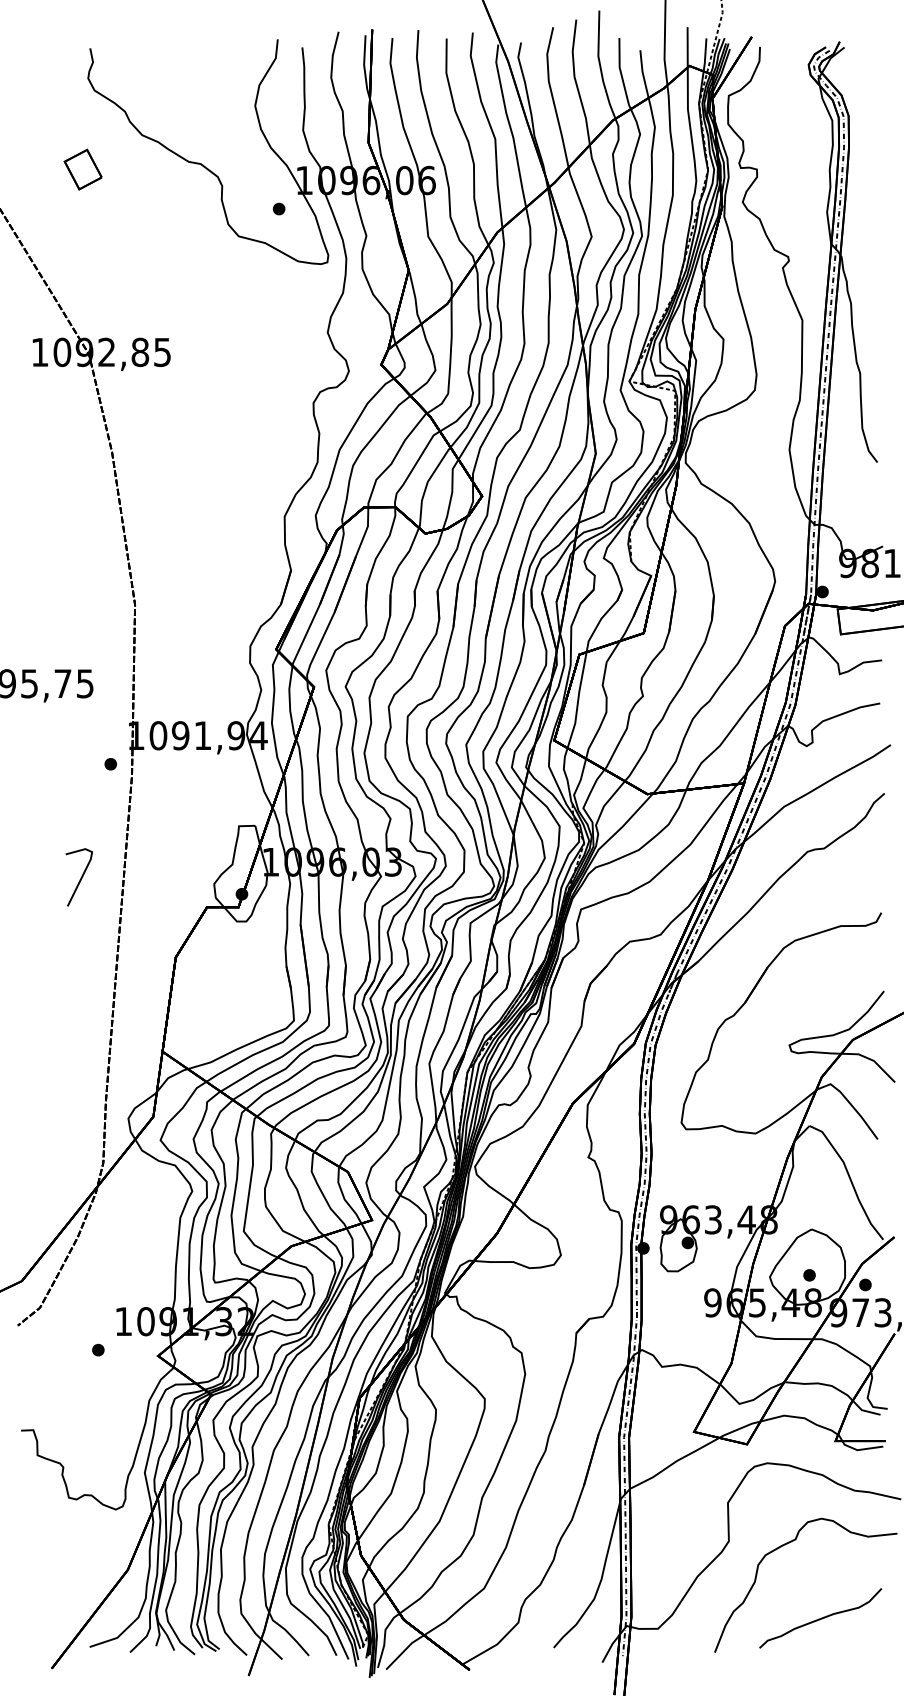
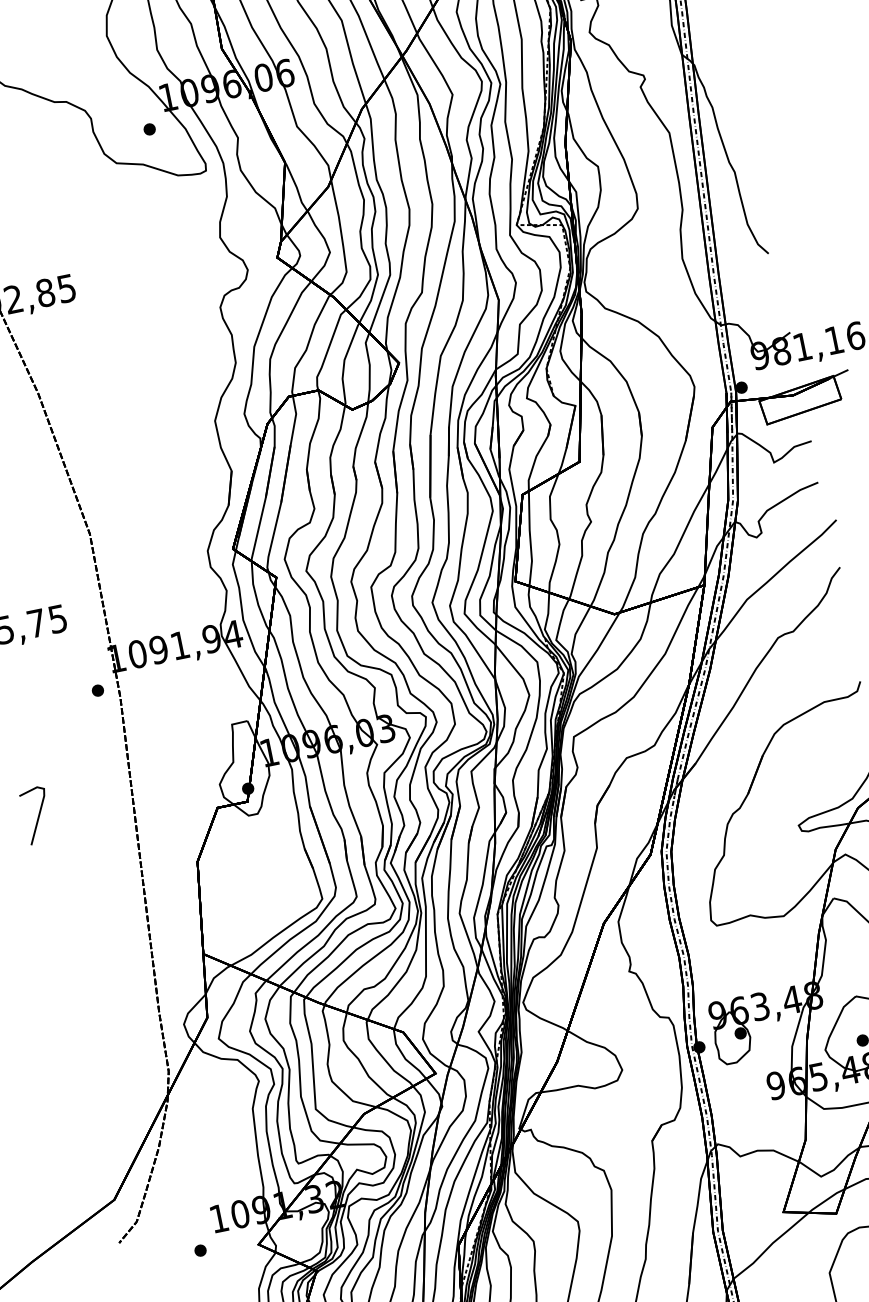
line: (80, 877) -> (37, 815), moved

